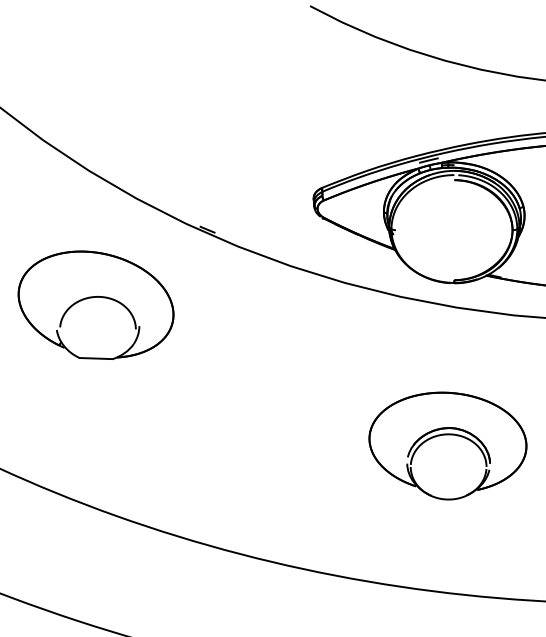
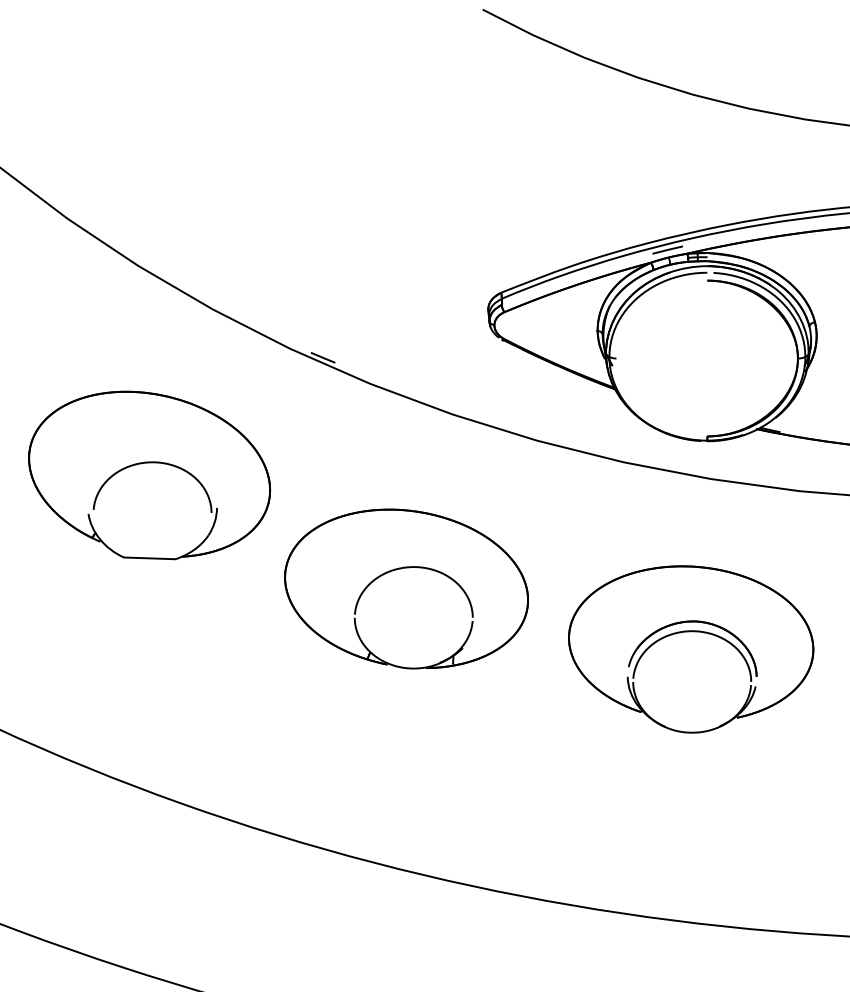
part: (261, 378) -> (407, 589), added
part: (447, 445) -> (690, 648), moved

